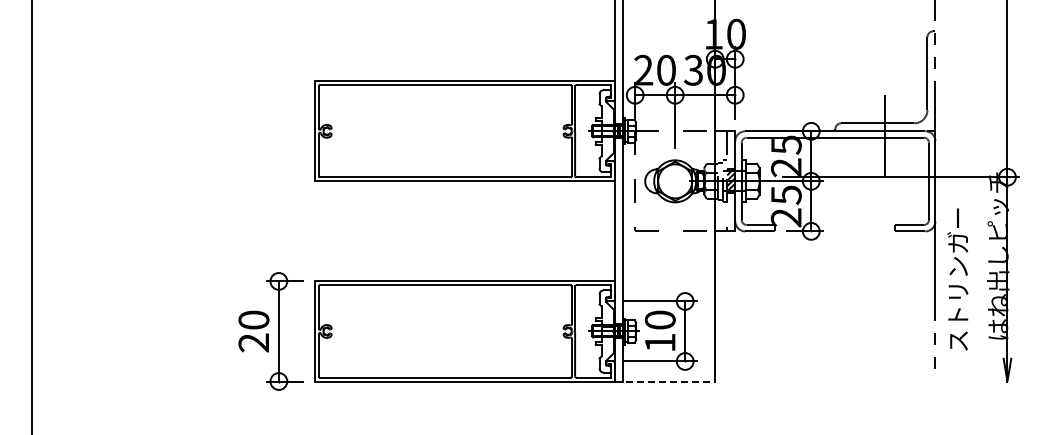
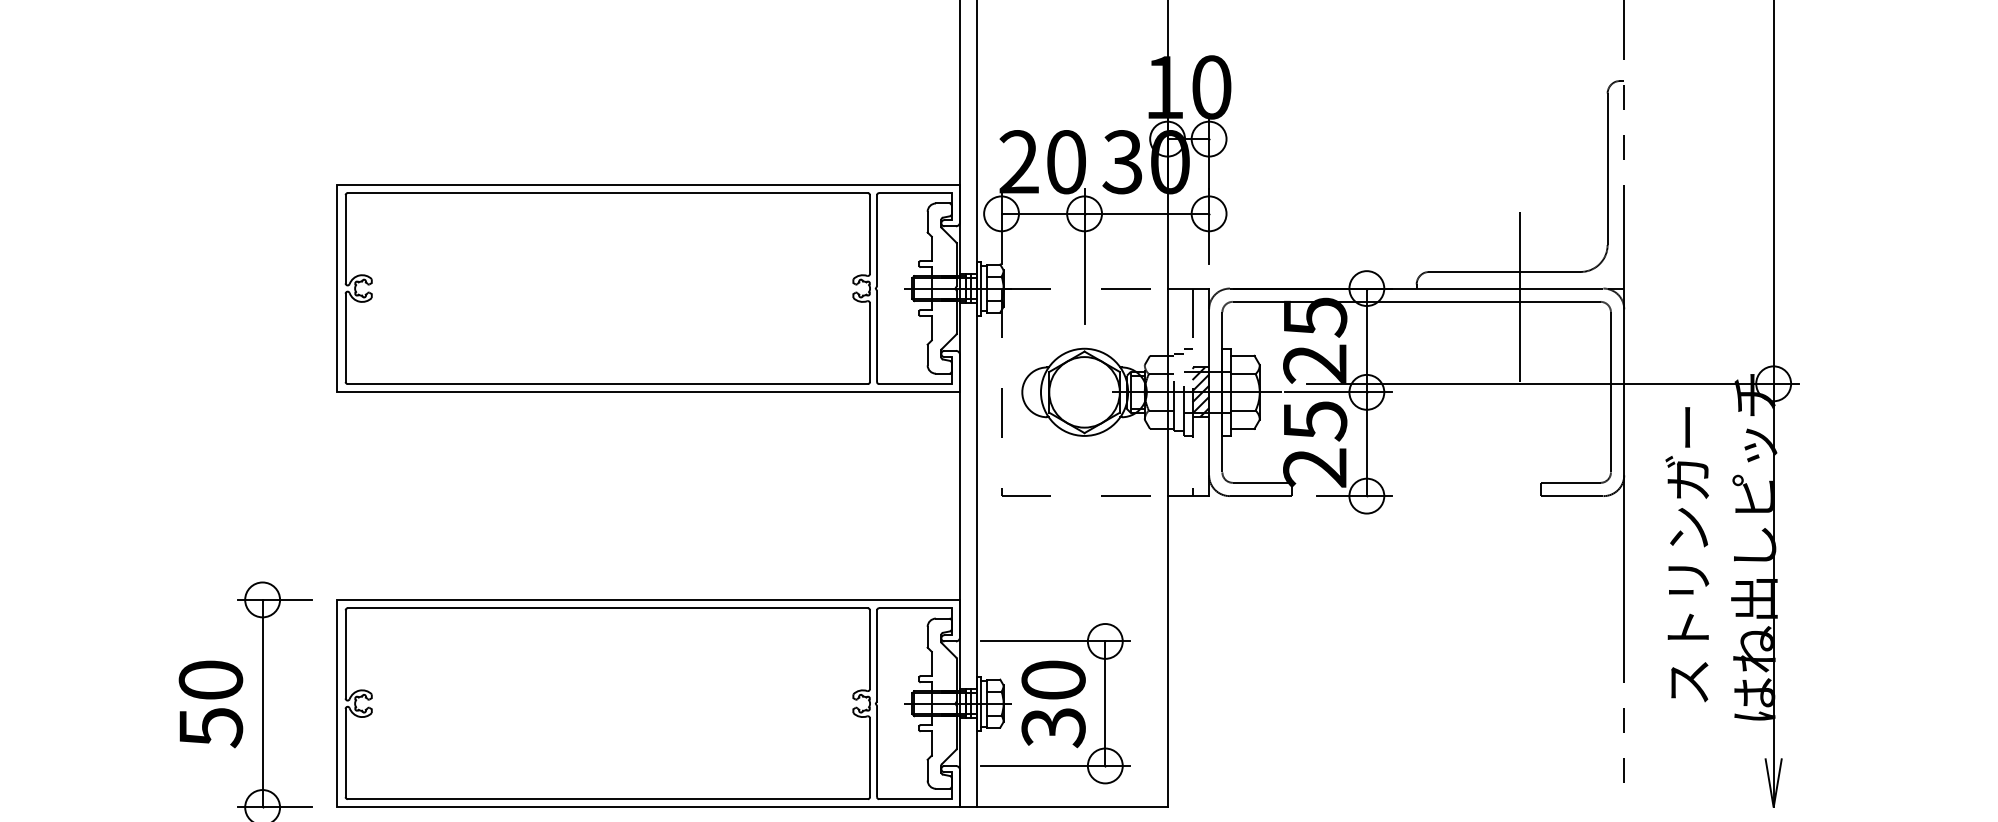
text: (957, 279) -> (1686, 554), moved
text: (253, 342) -> (209, 726), 20 -> 50
text: (659, 342) -> (1052, 726), 10 -> 30
line: (665, 381) -> (1064, 807), dashed -> solid

